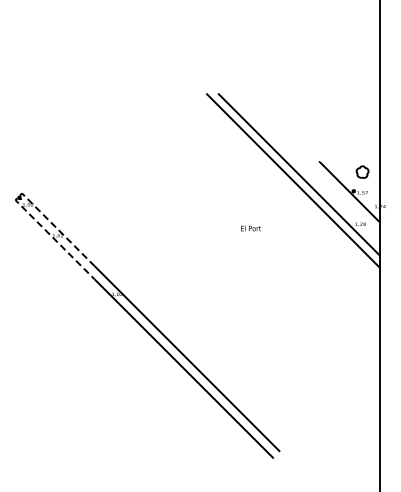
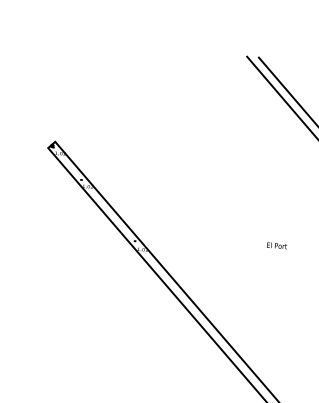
line: (15, 200) -> (48, 148), dashed -> solid
text: (250, 228) -> (276, 245), moved

